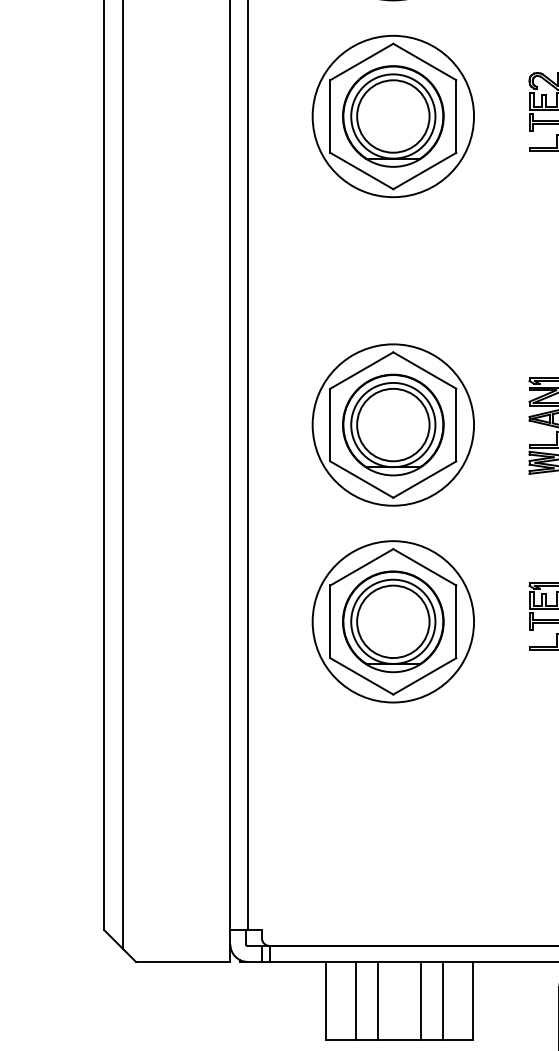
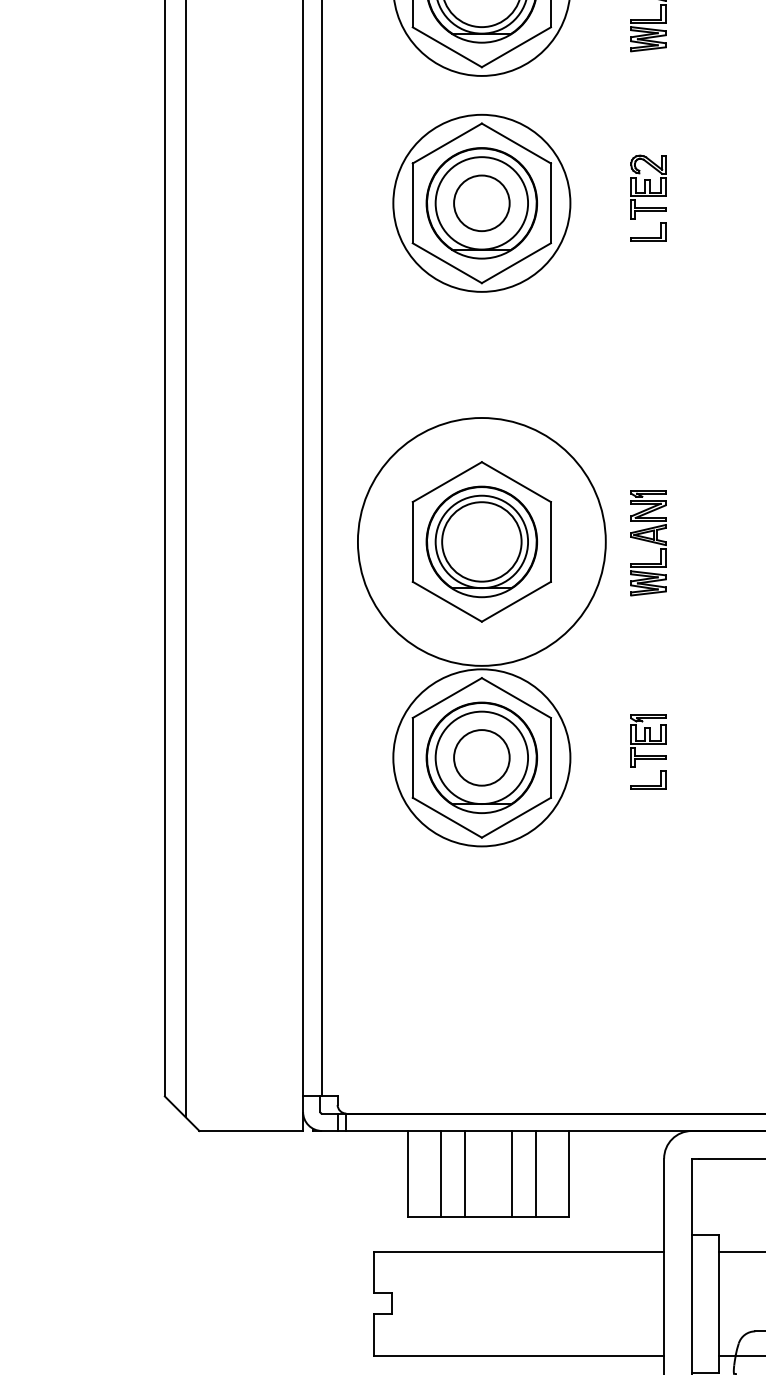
circle: (393, 116) -> (481, 203), size x0.7
circle: (393, 424) -> (481, 541), size x1.4
circle: (393, 621) -> (481, 757), size x0.7

